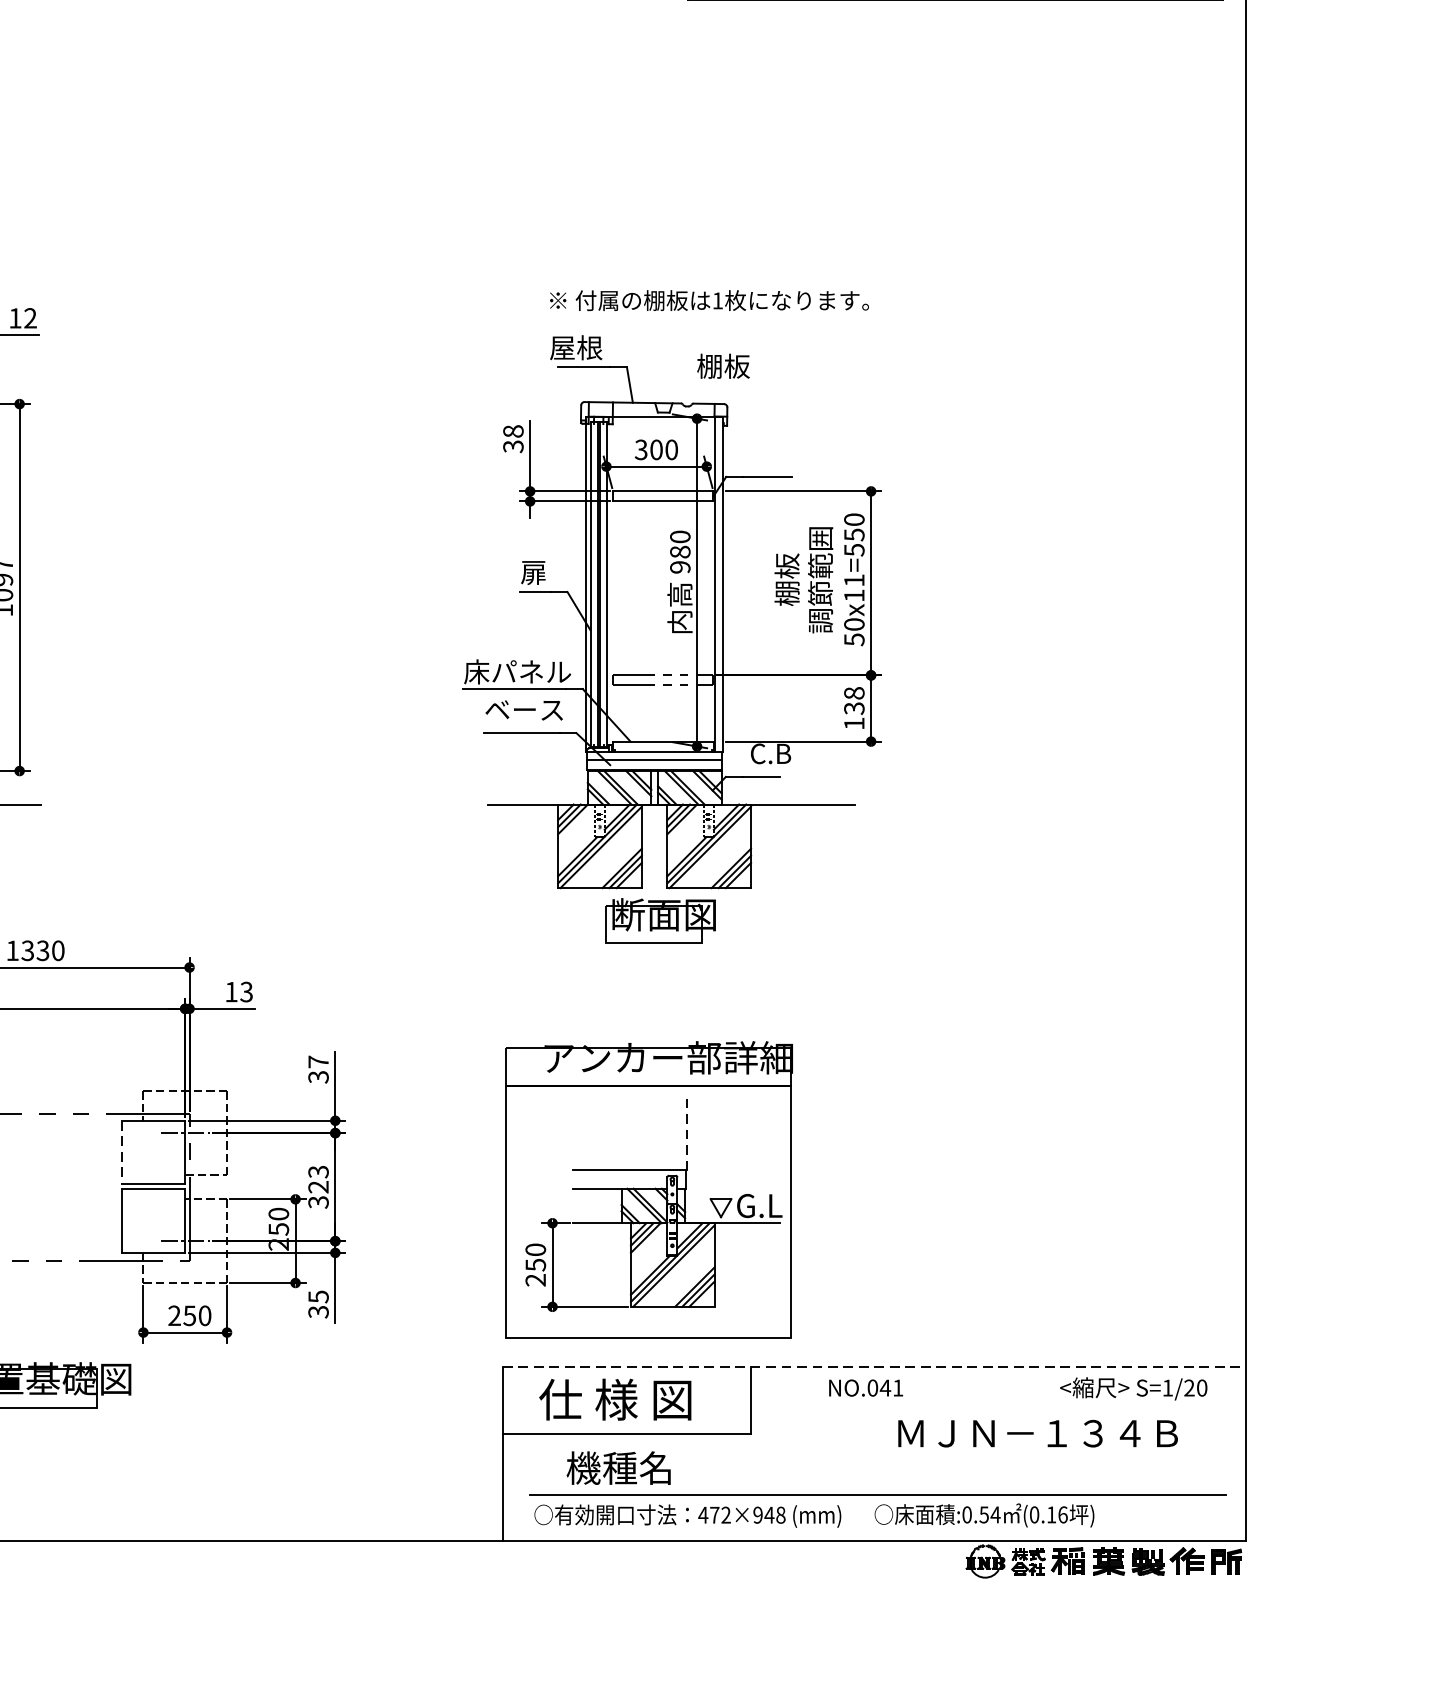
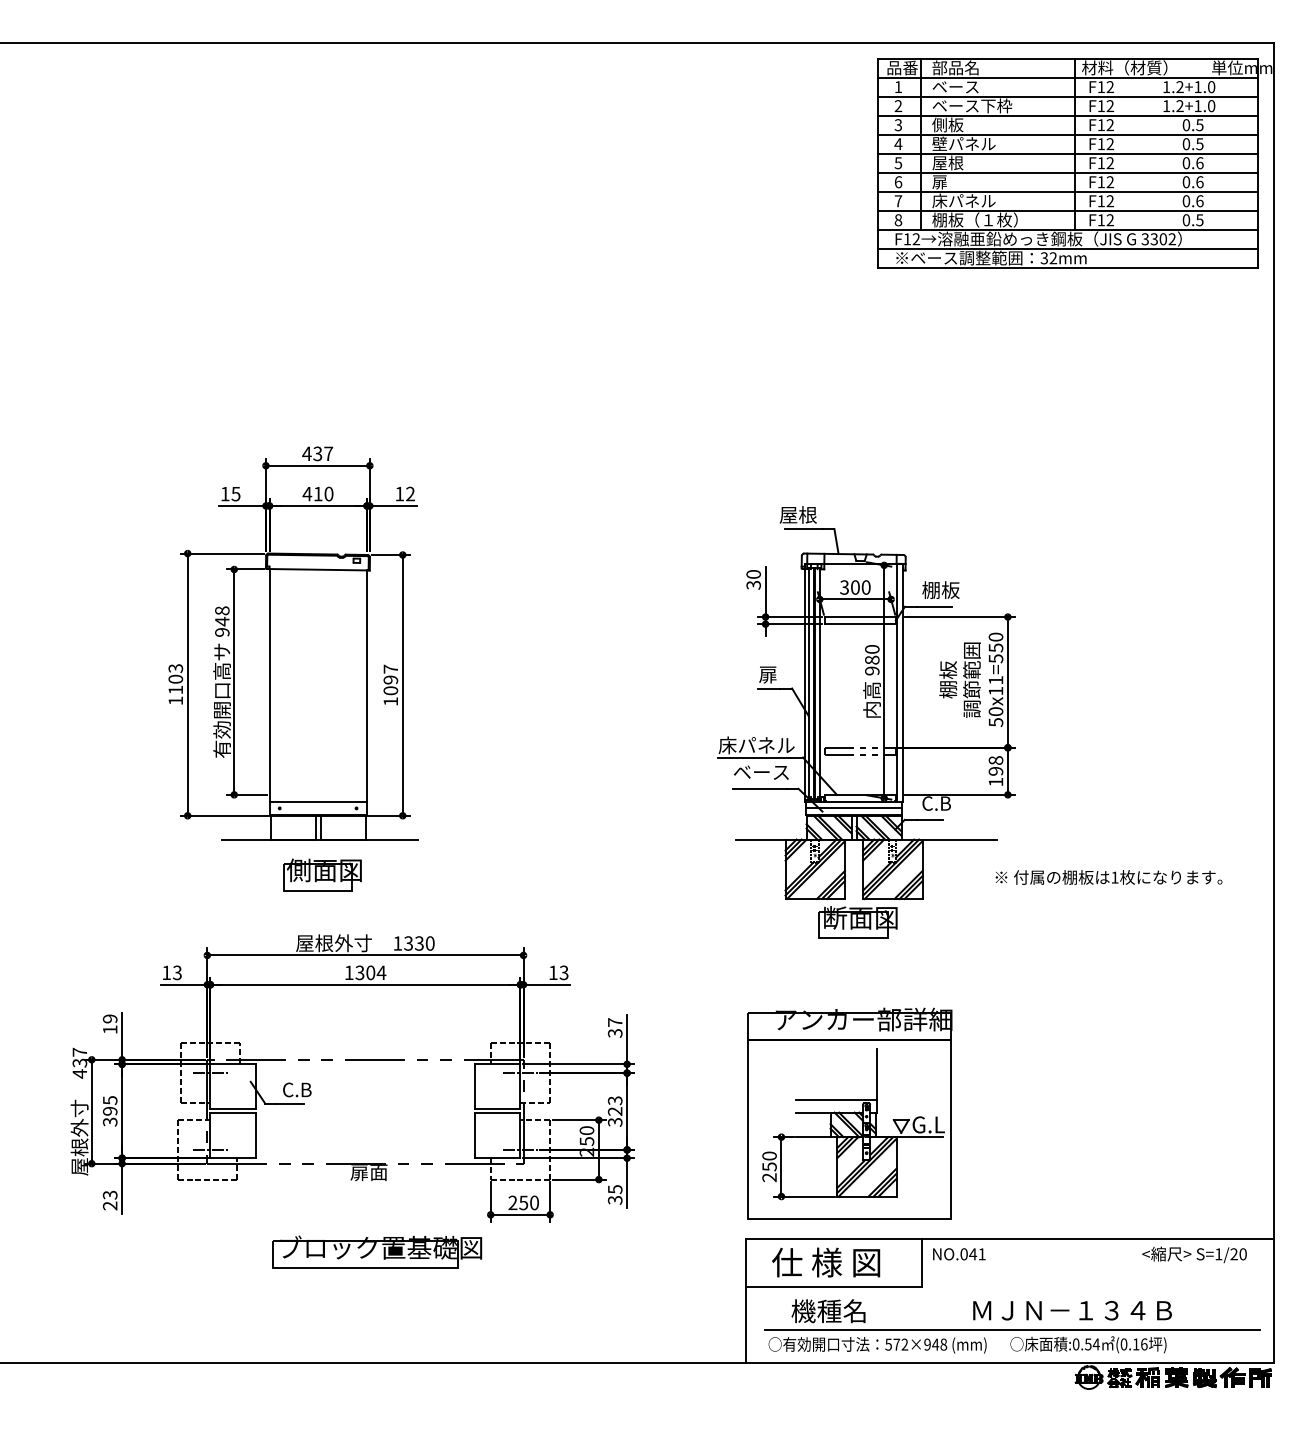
text: (708, 300) -> (1108, 877), moved
text: (722, 365) -> (940, 589), moved
text: (513, 431) -> (753, 574), 38 -> 30
text: (855, 708) -> (996, 771), 138 -> 198
line: (687, 1133) -> (877, 1073), dashed -> solid
line: (121, 1151) -> (475, 1086), dashed -> solid
line: (874, 1367) -> (1010, 1239), dashed -> solid
text: (866, 1388) -> (959, 1254), moved
text: (1037, 1433) -> (1072, 1310), moved
text: (703, 1515) -> (888, 1344), 472×948 -> 572×948

